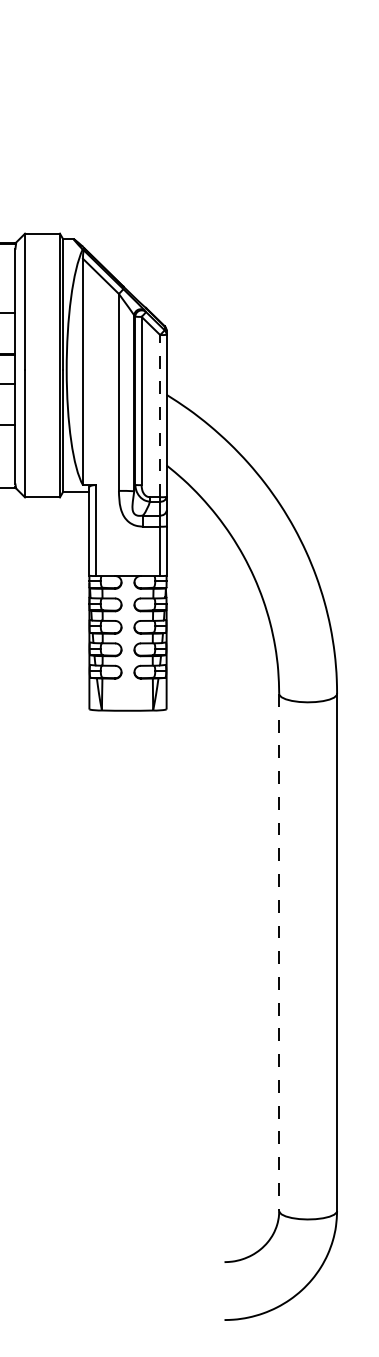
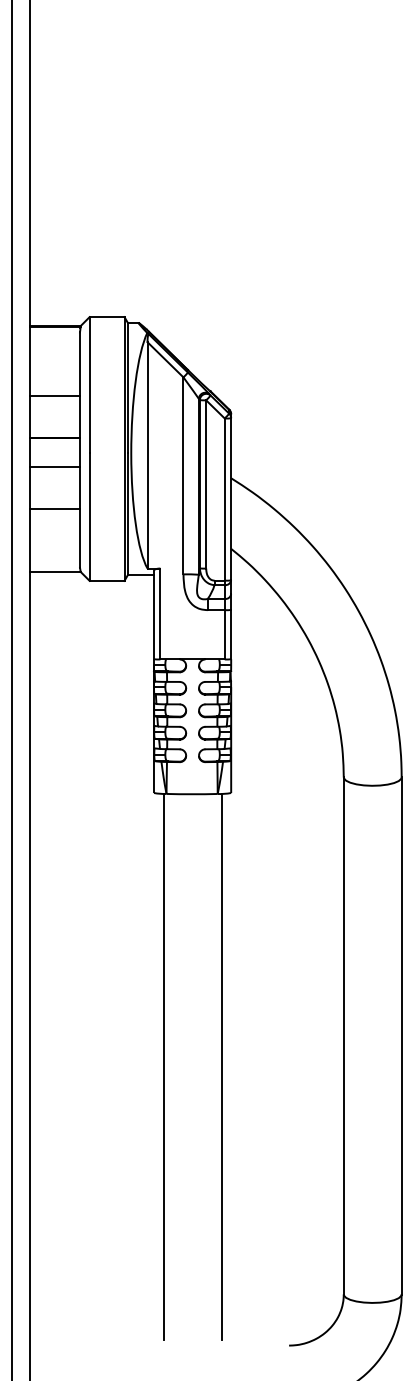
line: (159, 416) -> (224, 499), dashed -> solid
line: (278, 952) -> (343, 1035), dashed -> solid
line: (98, 983) -> (163, 1066), added
line: (156, 983) -> (221, 1066), added

